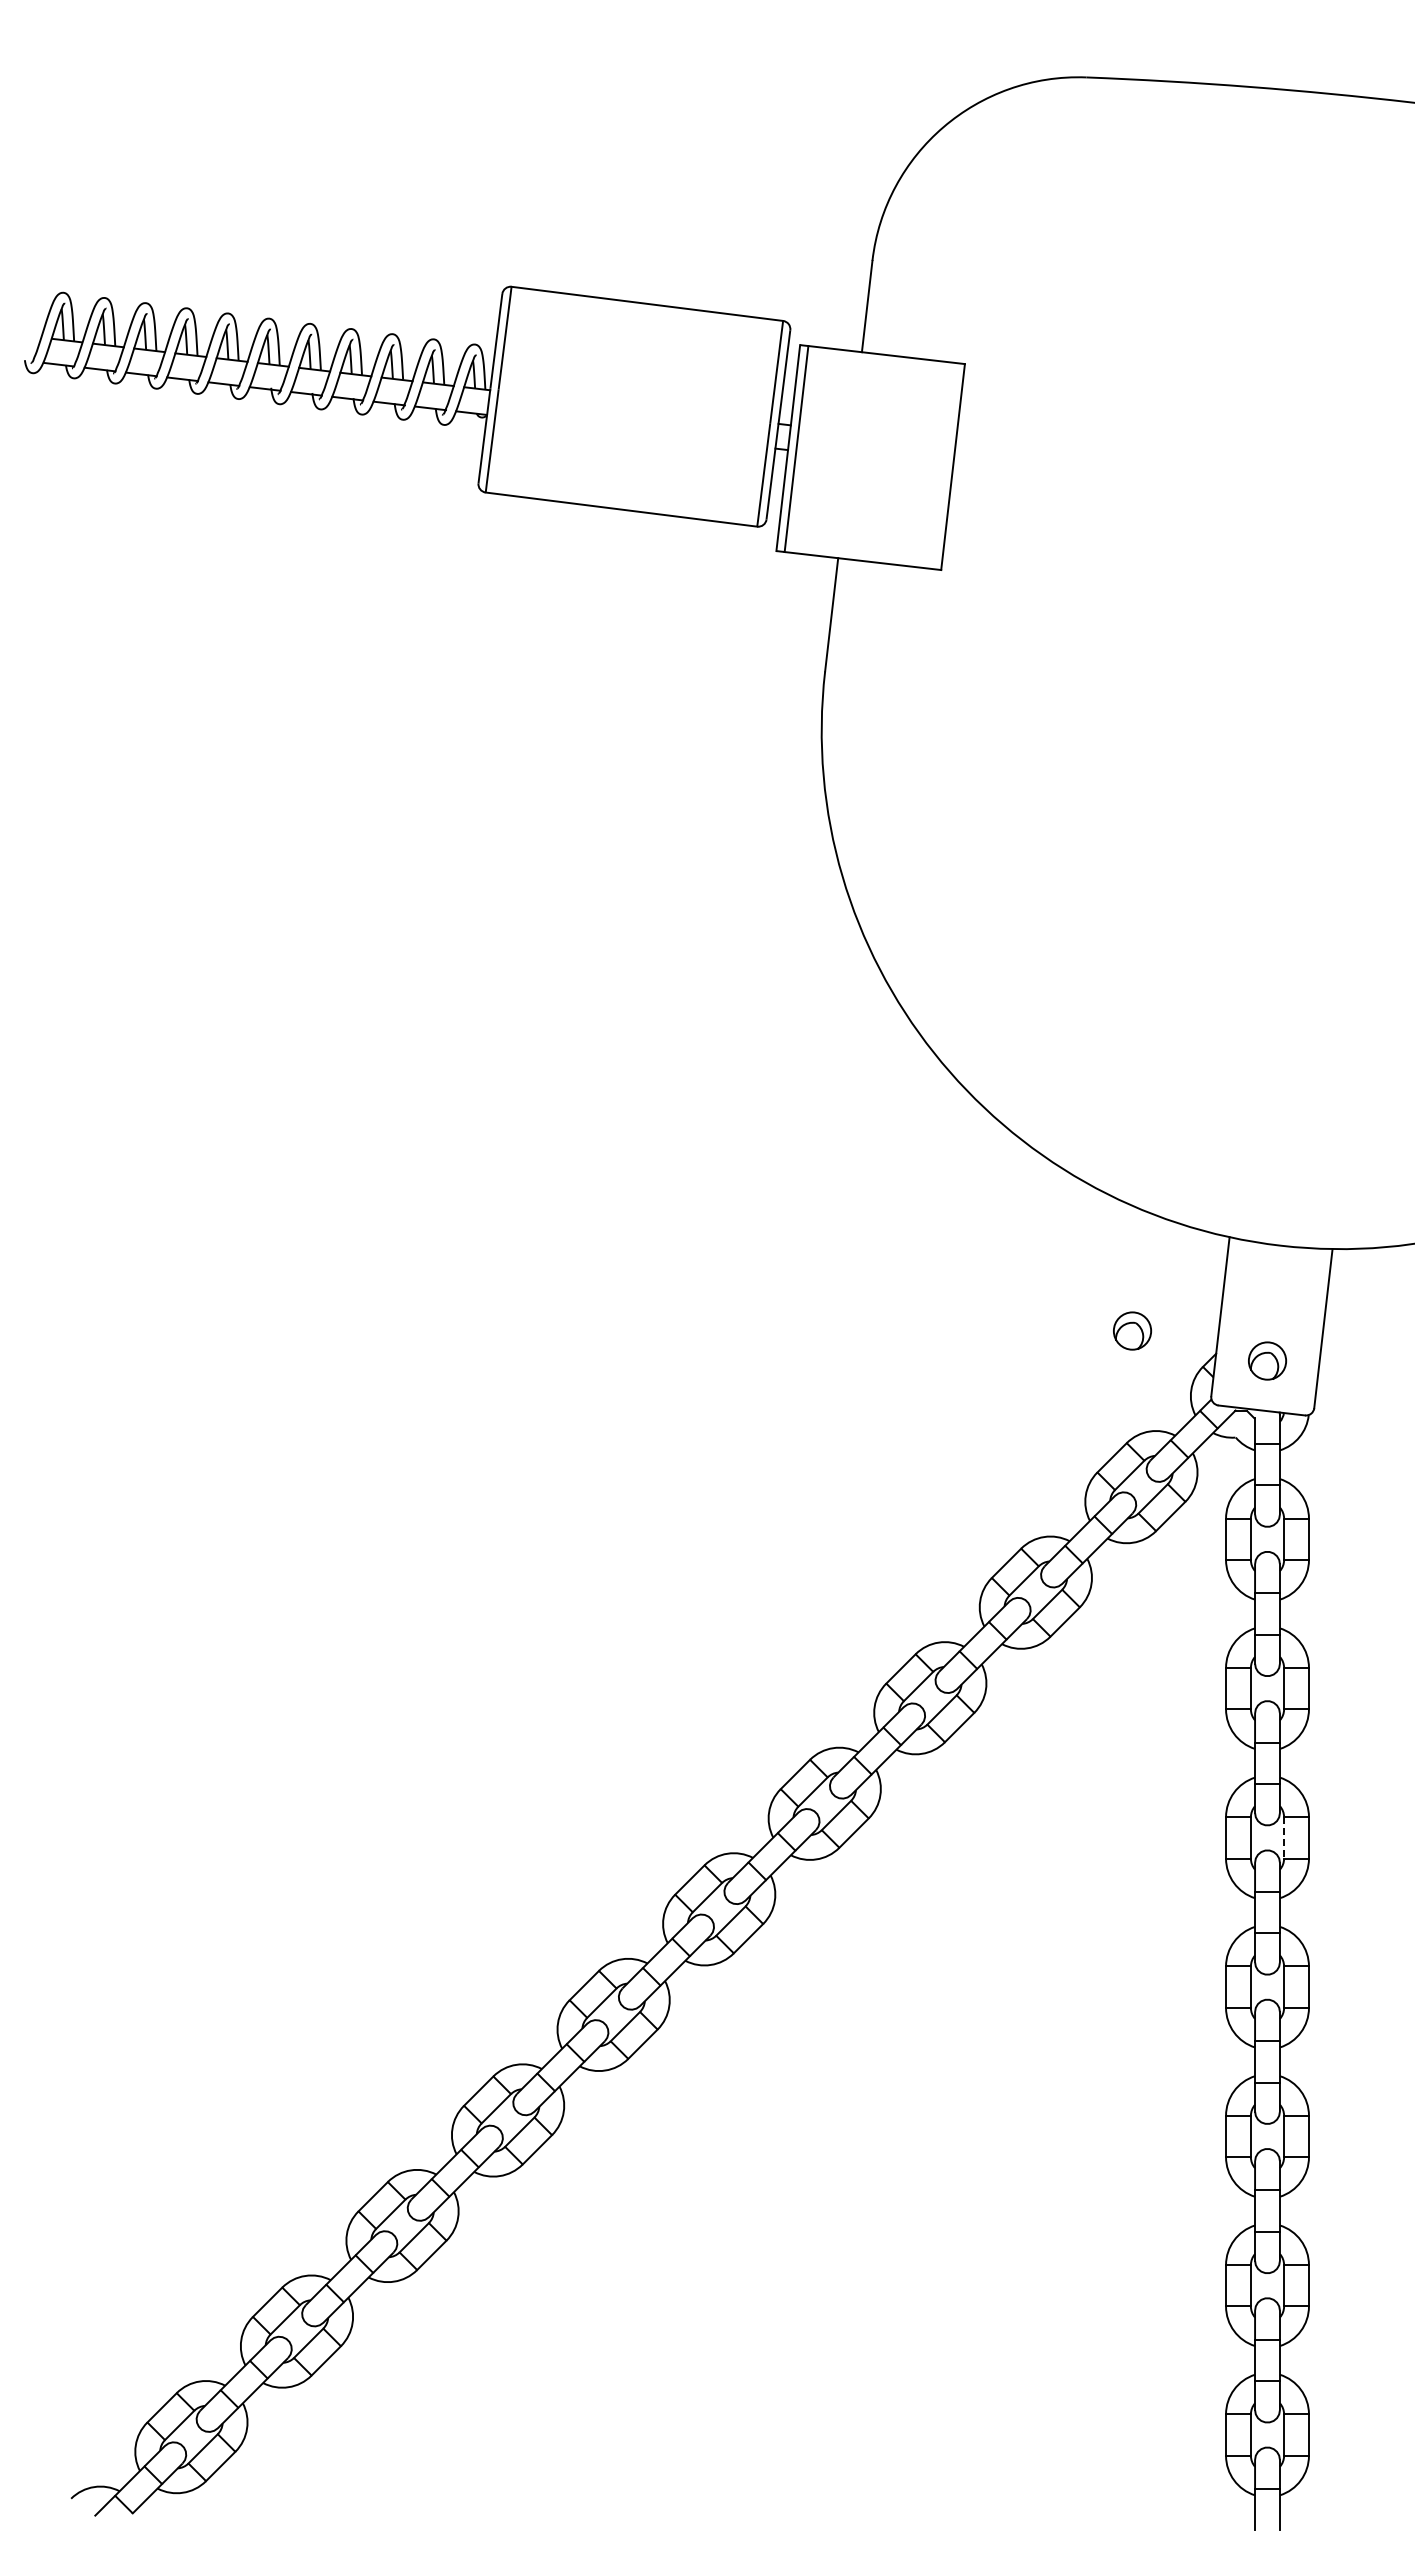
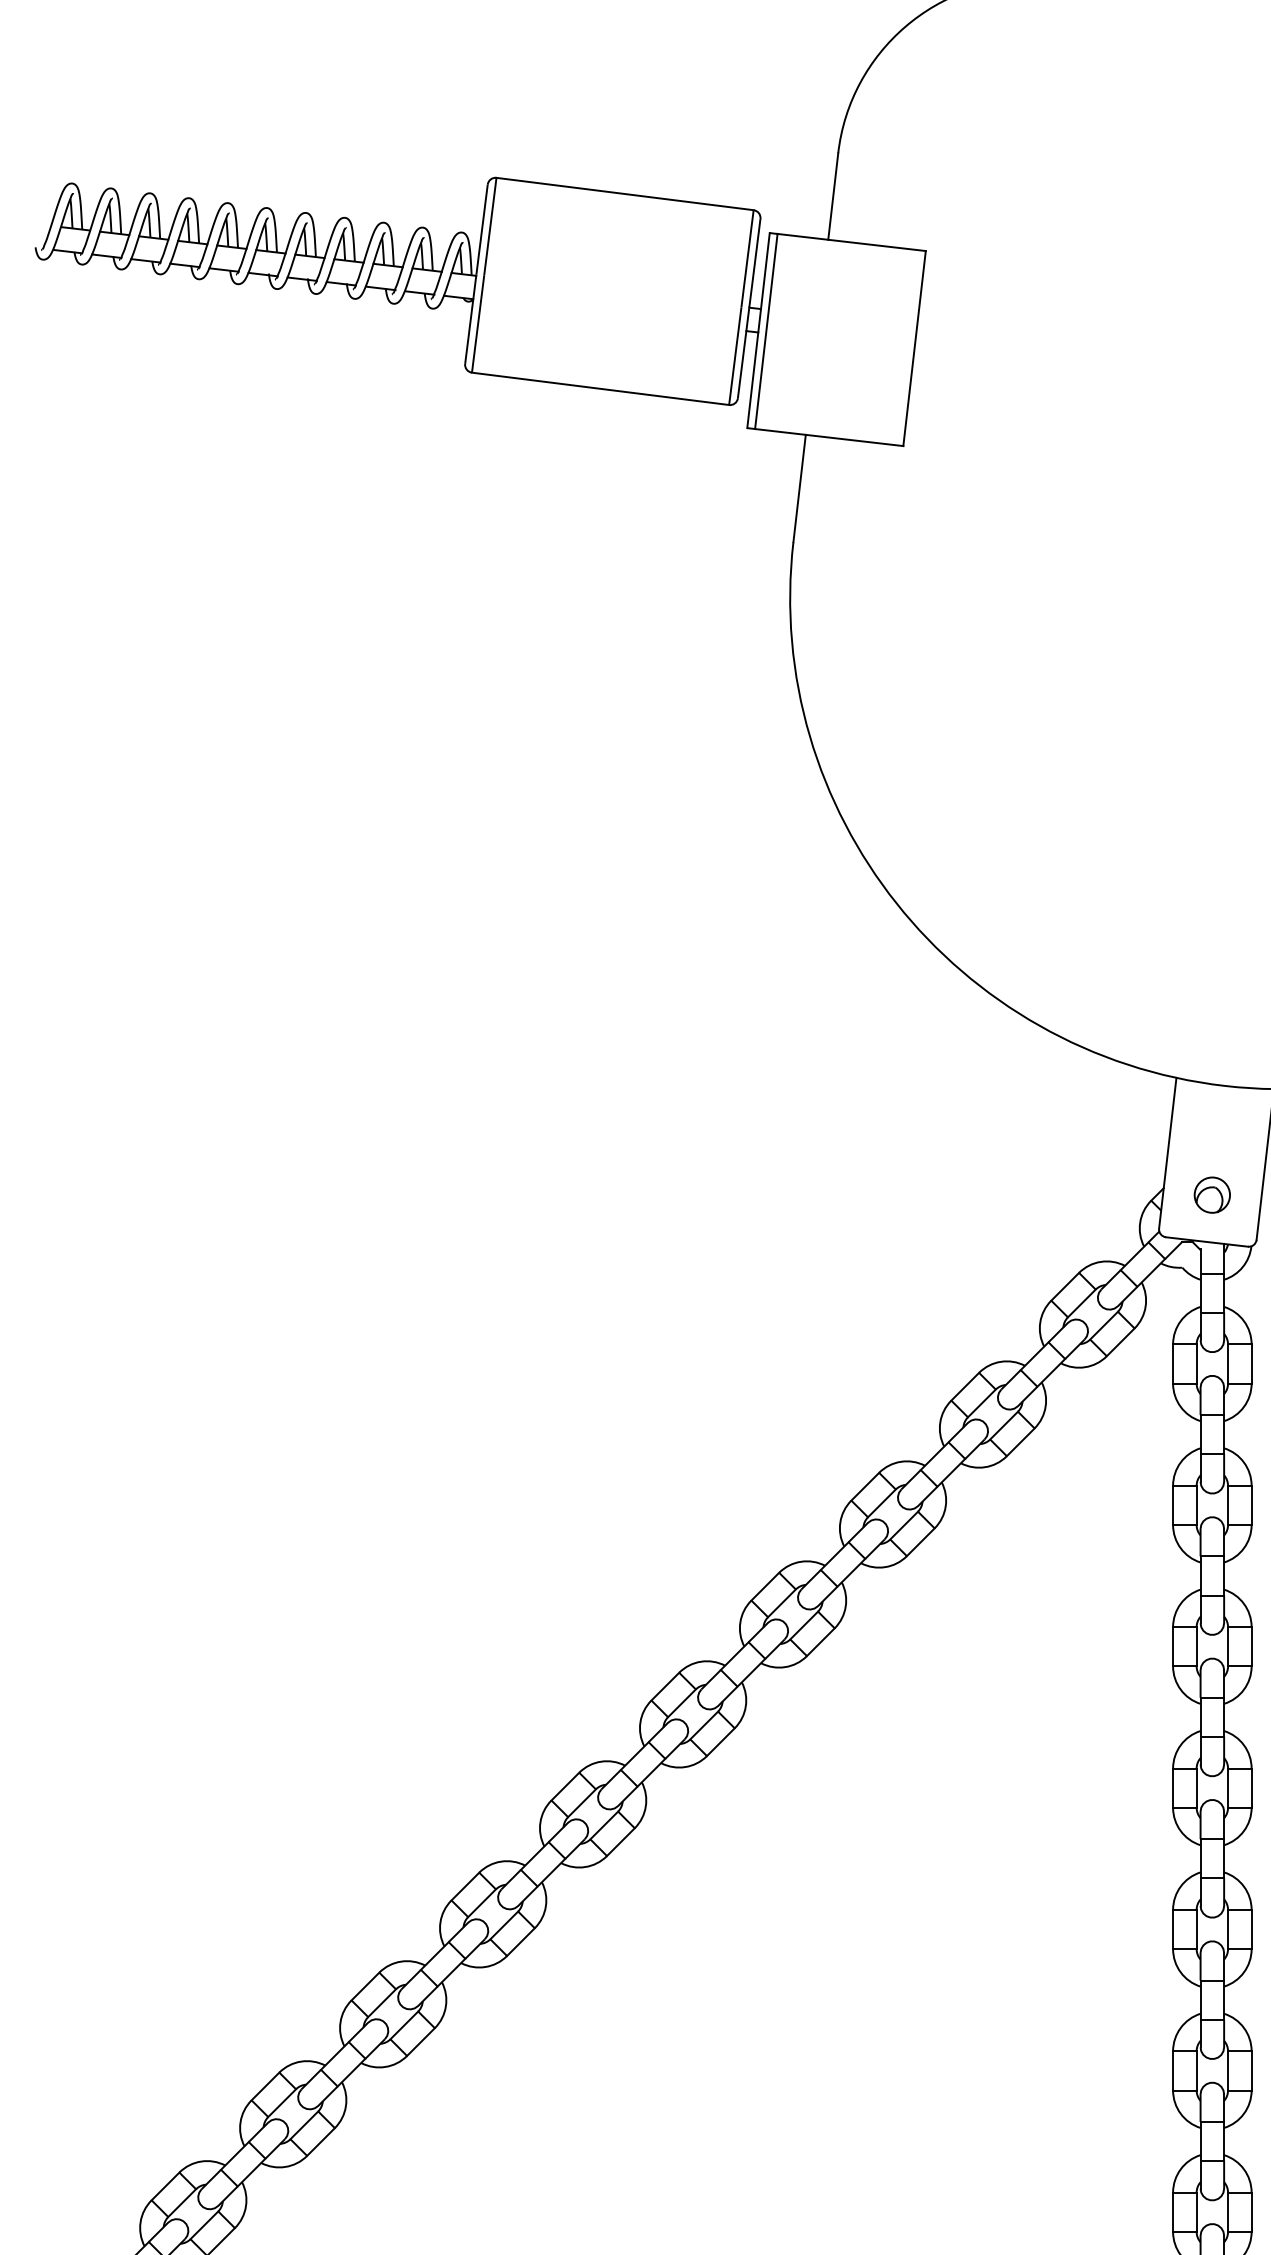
part: (1132, 1330) -> (1084, 1166), removed
line: (1284, 1837) -> (1228, 1646), dashed -> solid

